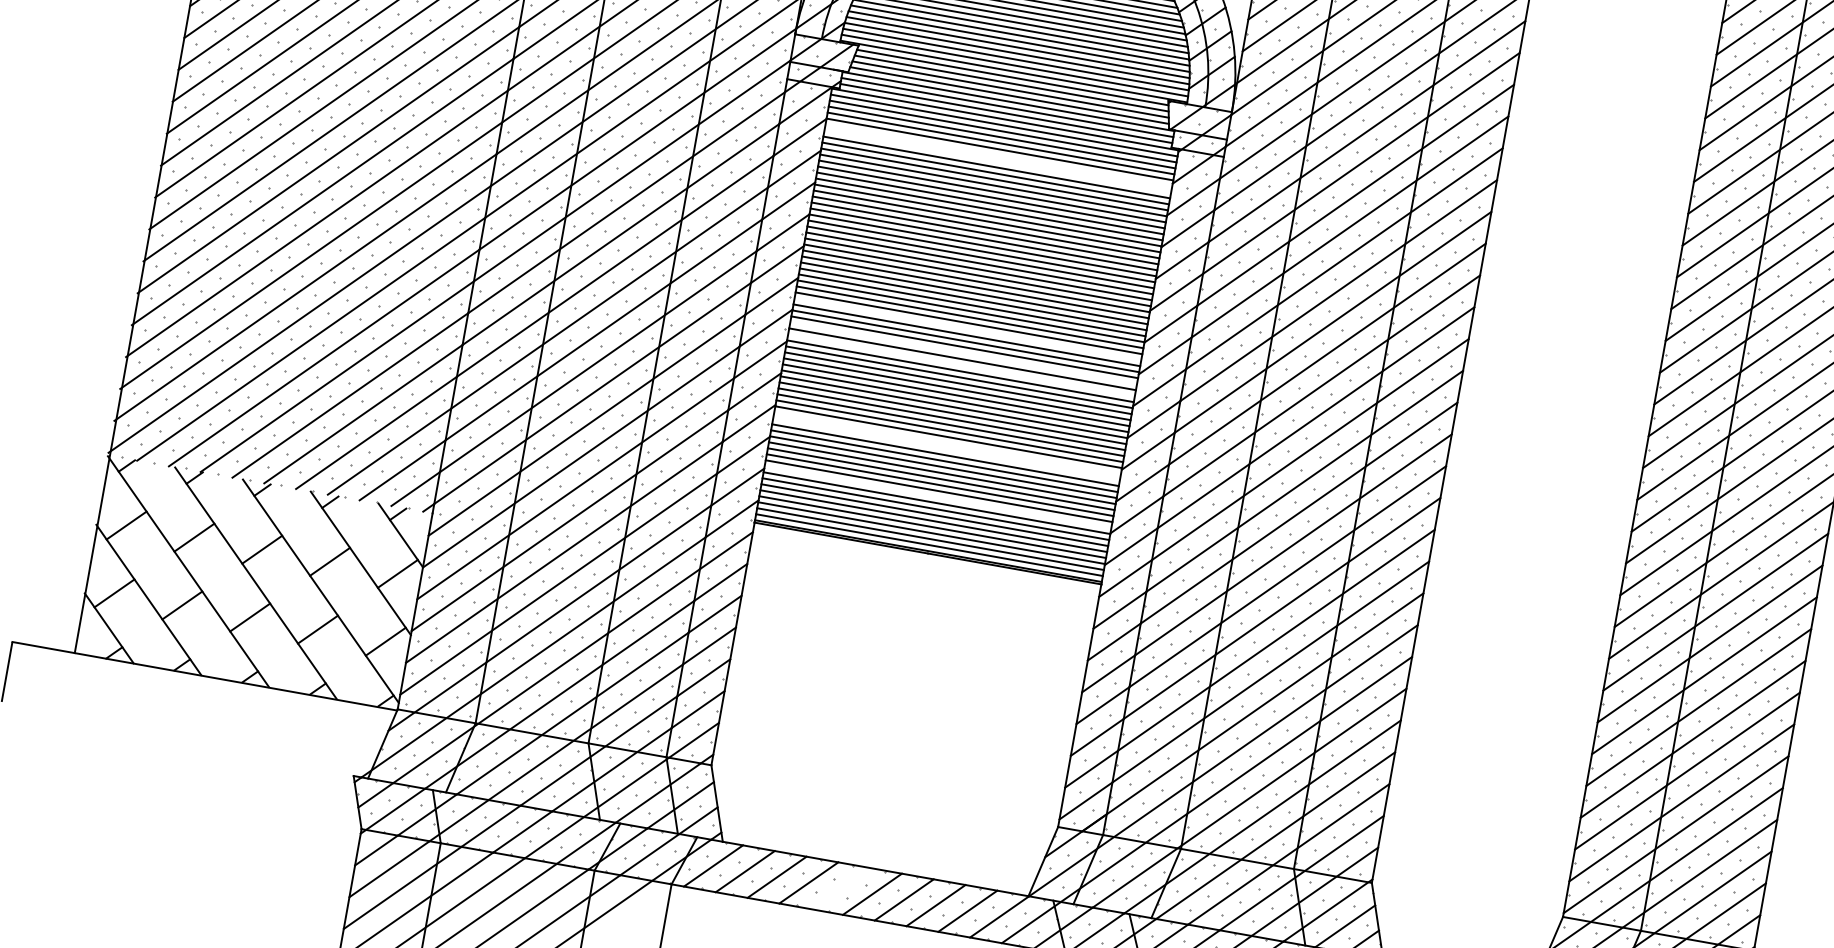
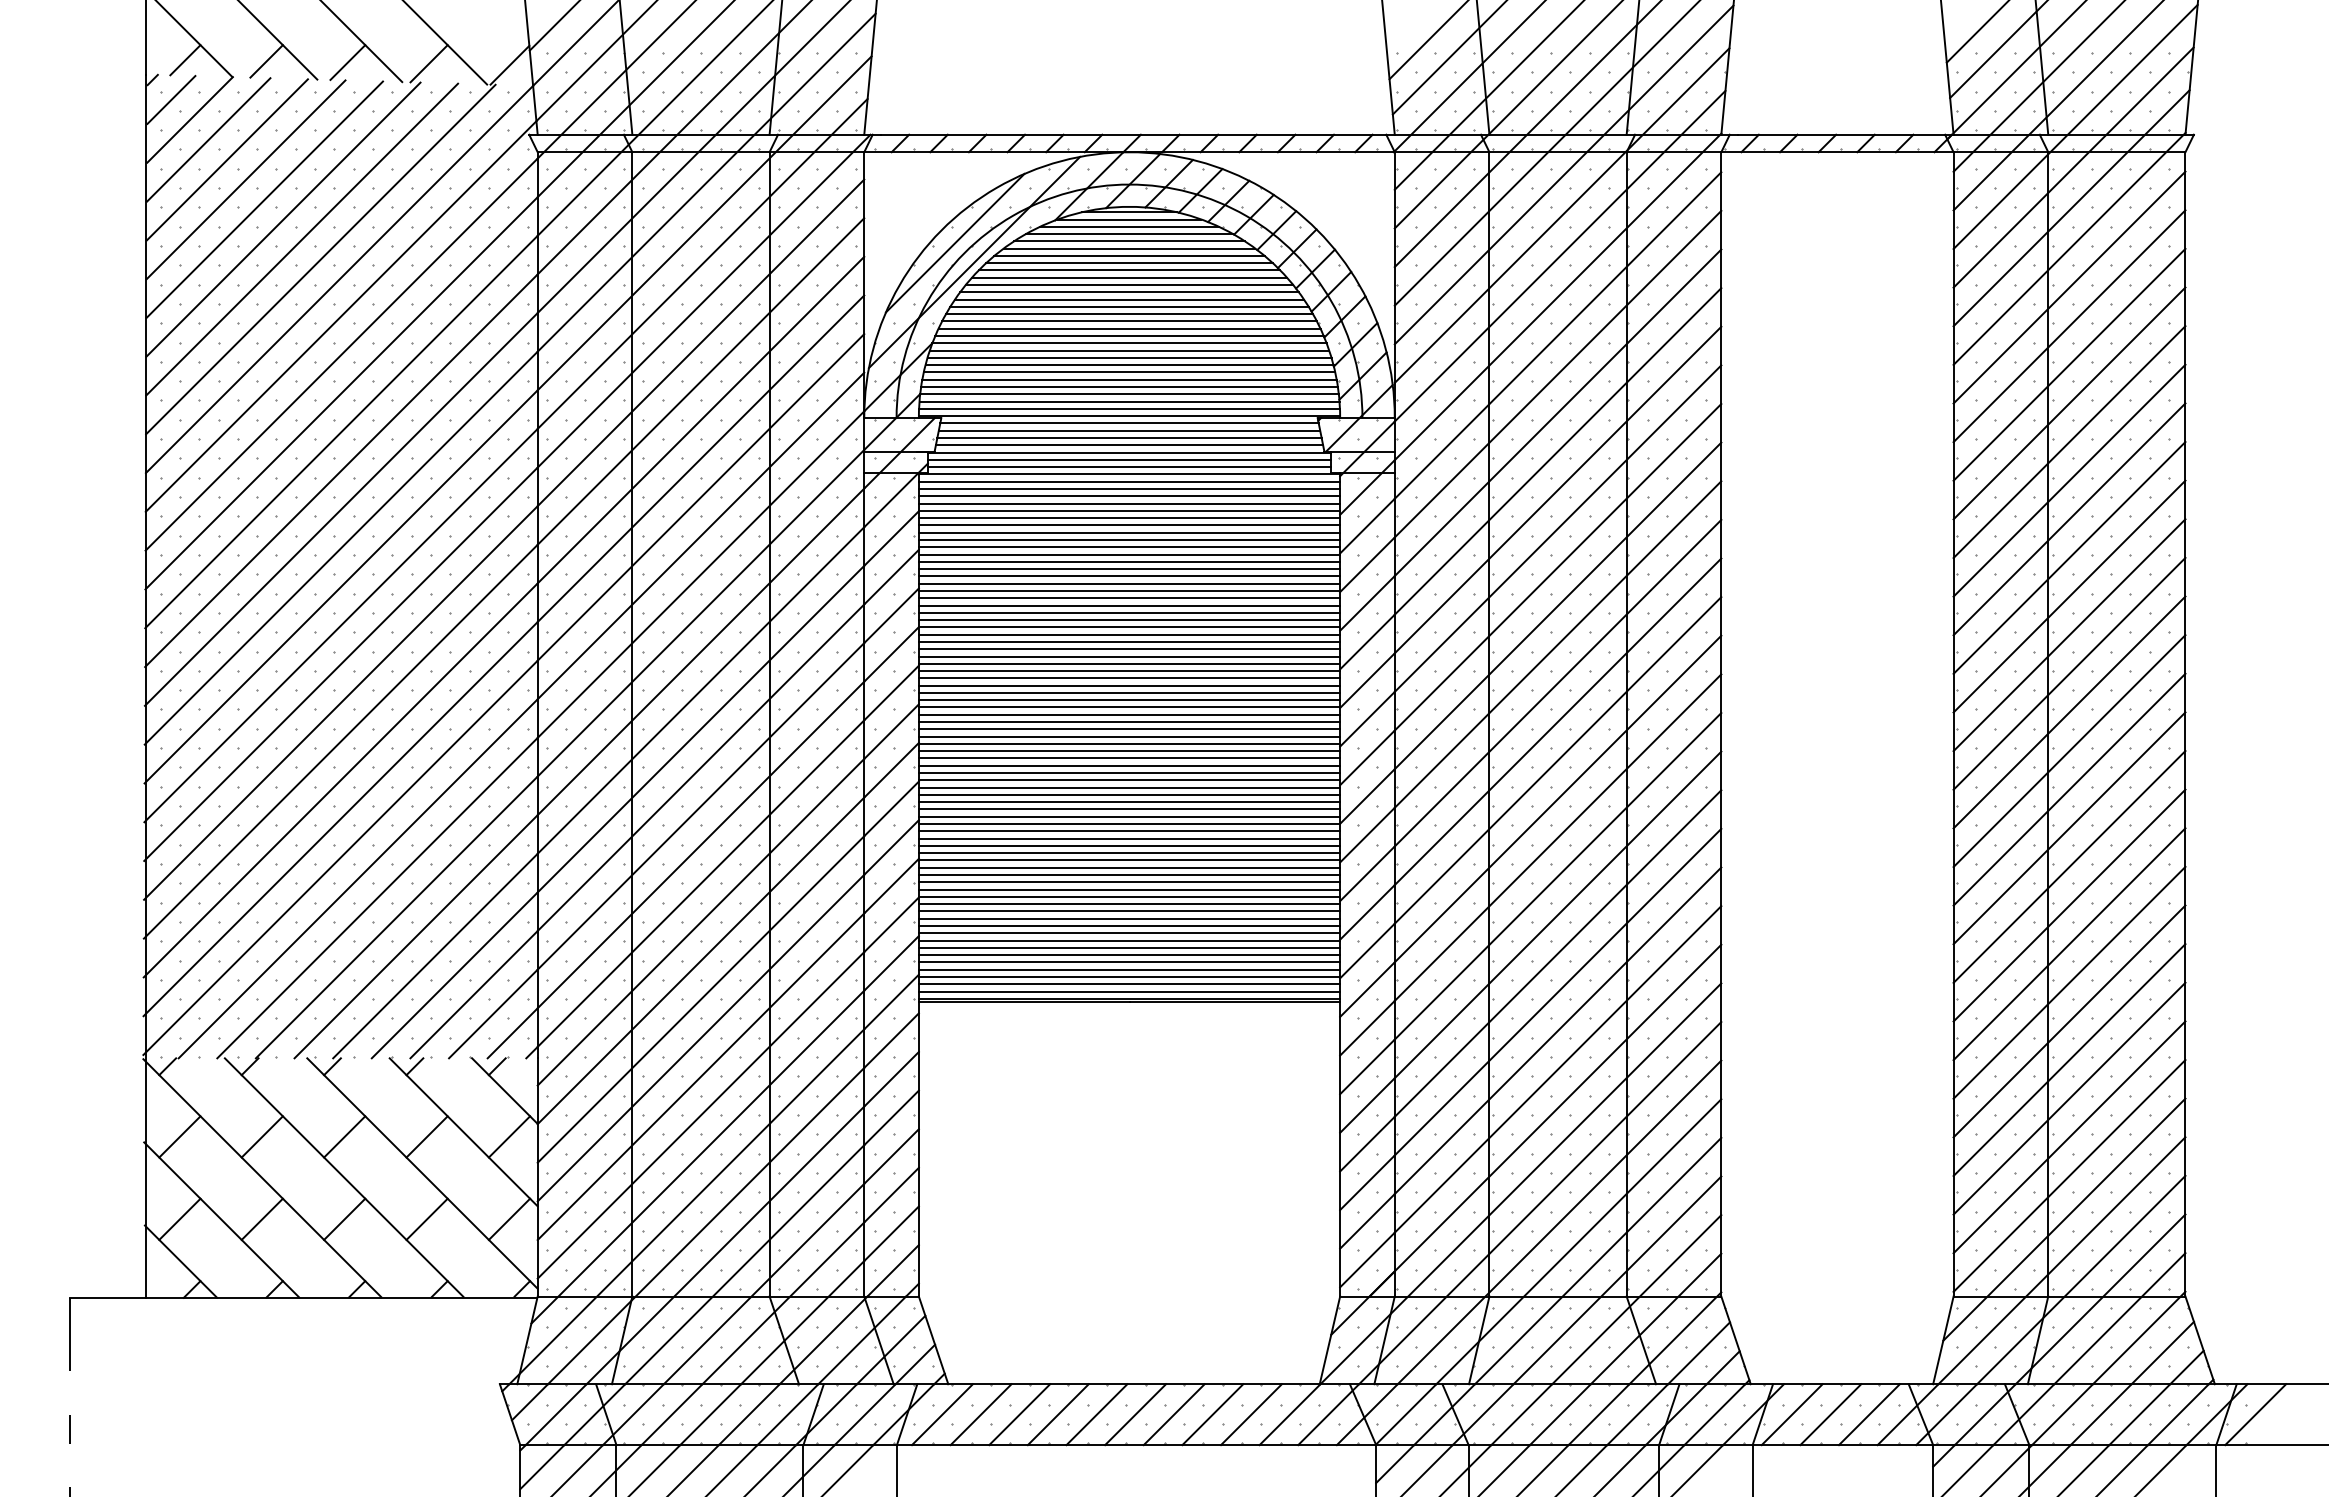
line: (998, 155) -> (1129, 518), added
line: (997, 161) -> (1129, 525), added
line: (967, 329) -> (1129, 729), added
line: (963, 353) -> (1129, 758), added
line: (961, 365) -> (1129, 773), added
line: (947, 443) -> (1129, 867), added
line: (946, 448) -> (1129, 874), added
line: (937, 497) -> (1129, 933), added
line: (840, 888) -> (1096, 1414), added

